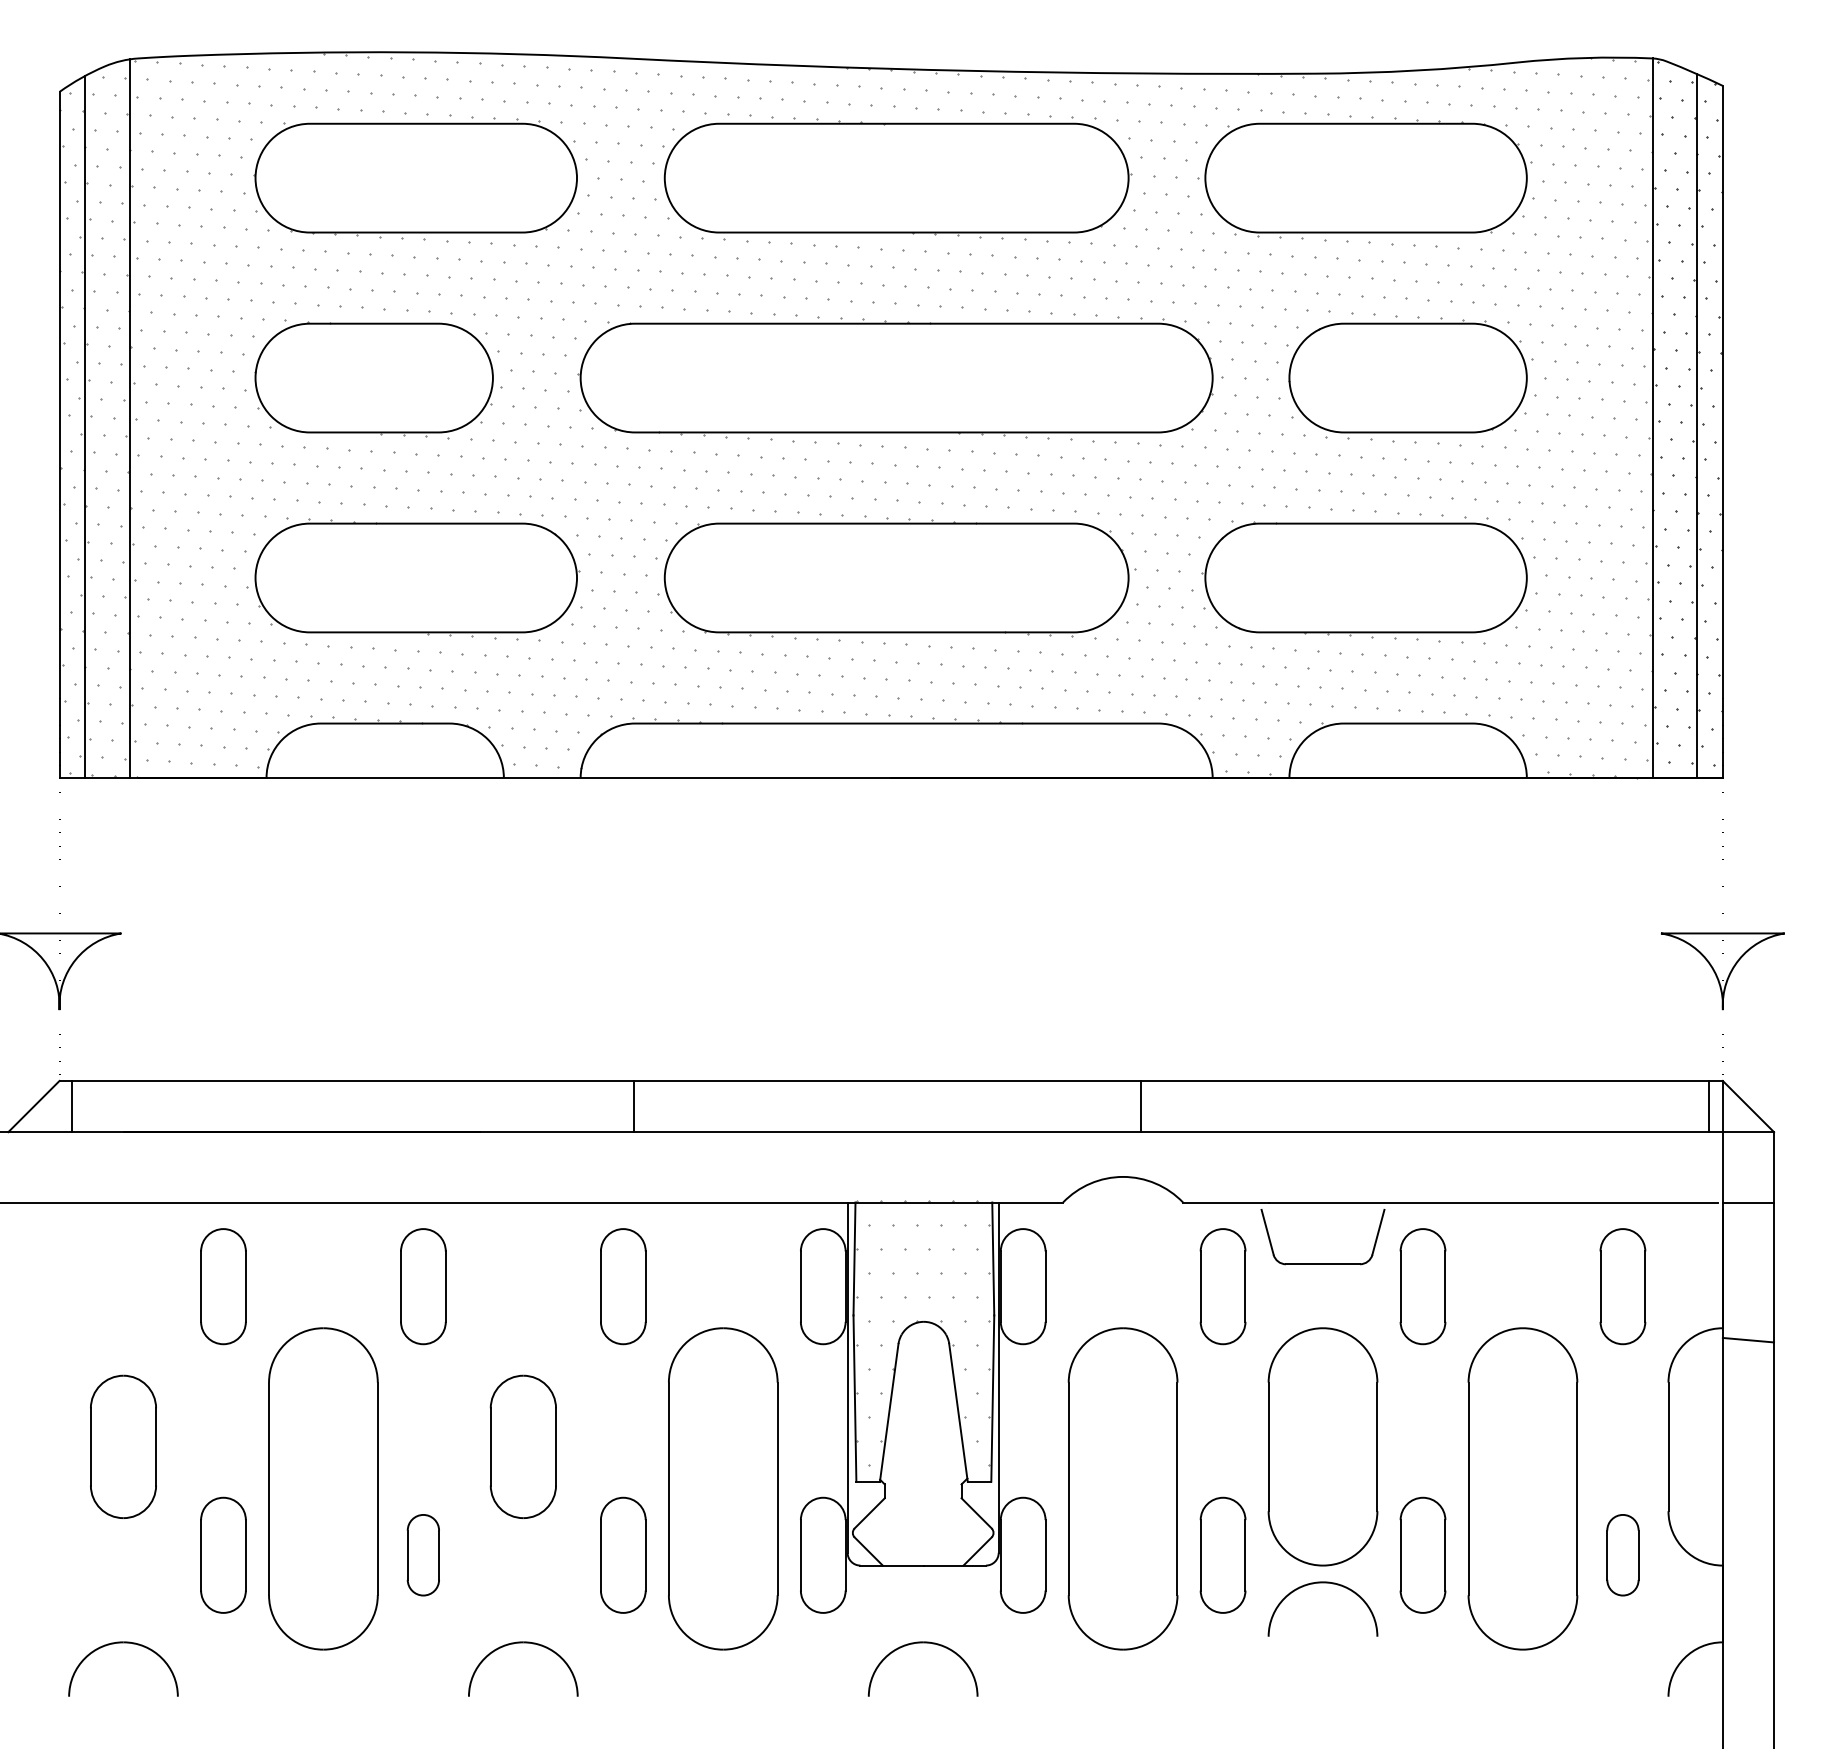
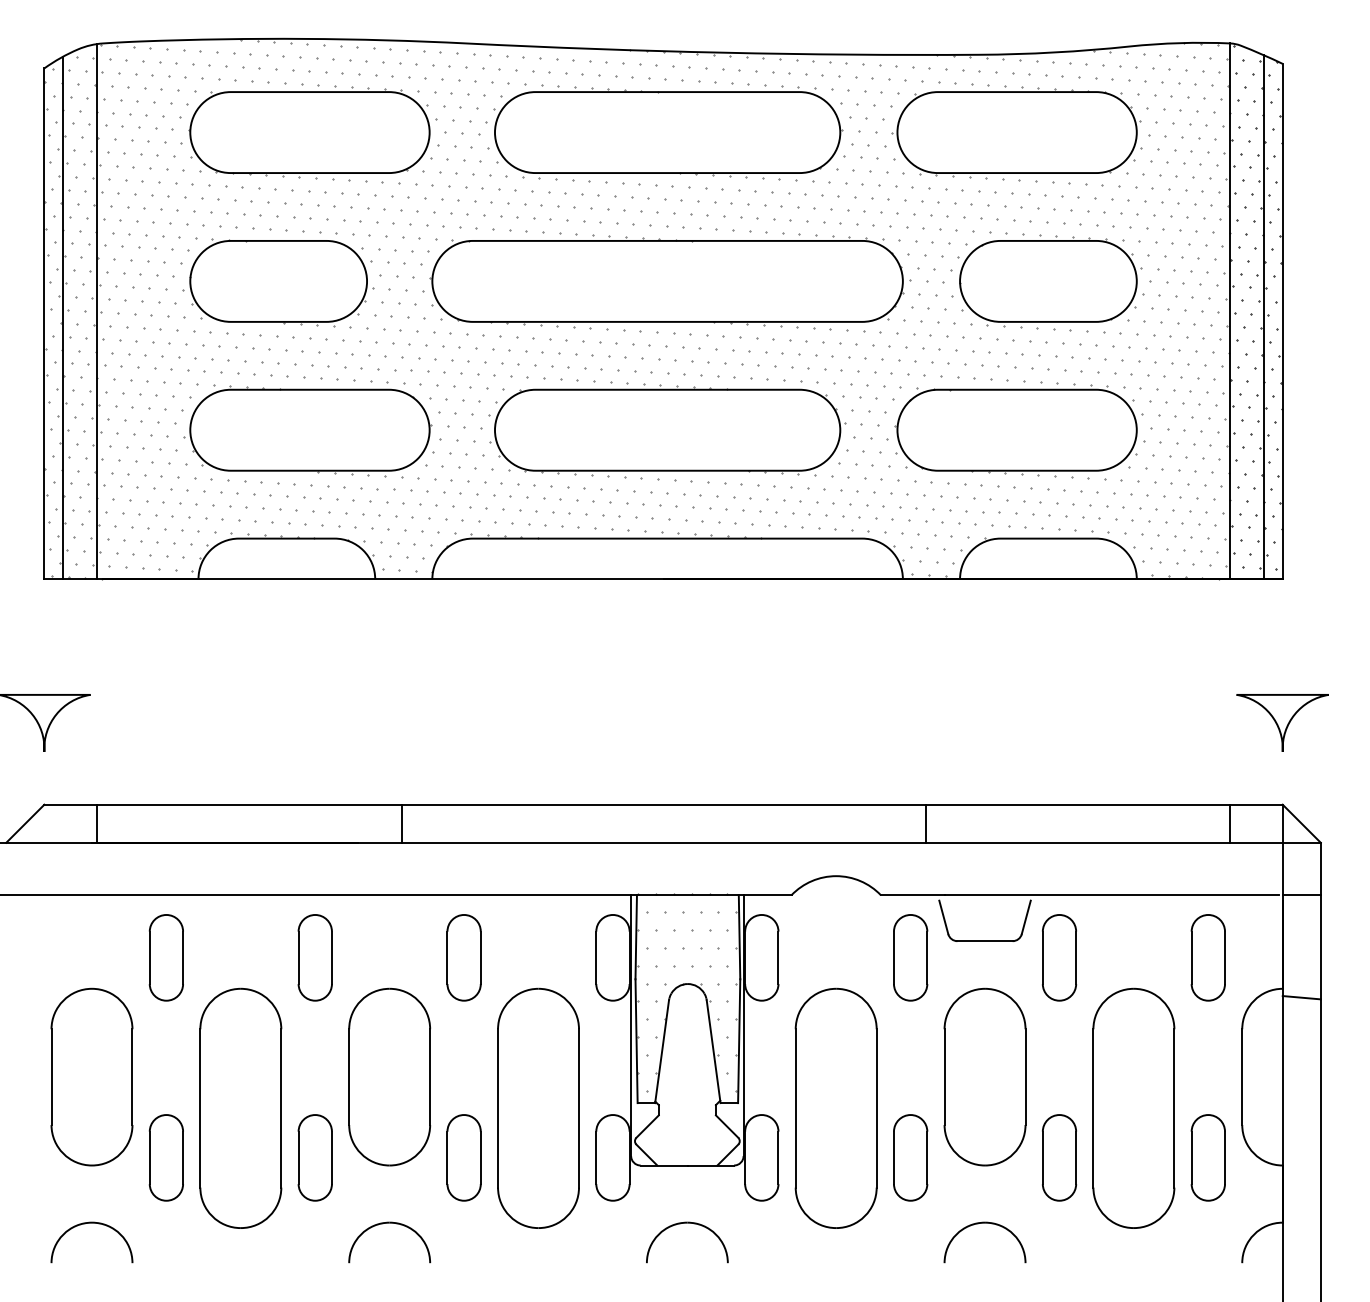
line: (71, 1106) -> (96, 823), moved
line: (634, 1106) -> (401, 823), moved
line: (1141, 1106) -> (925, 823), moved
line: (1708, 1106) -> (1230, 823), moved
part: (123, 1446) -> (92, 1076), size x1.67
part: (523, 1446) -> (389, 1076), size x1.67
part: (423, 1554) -> (315, 1157), size x1.43
part: (1622, 1554) -> (1208, 1157), size x1.43
part: (1322, 1583) -> (984, 1223), moved

